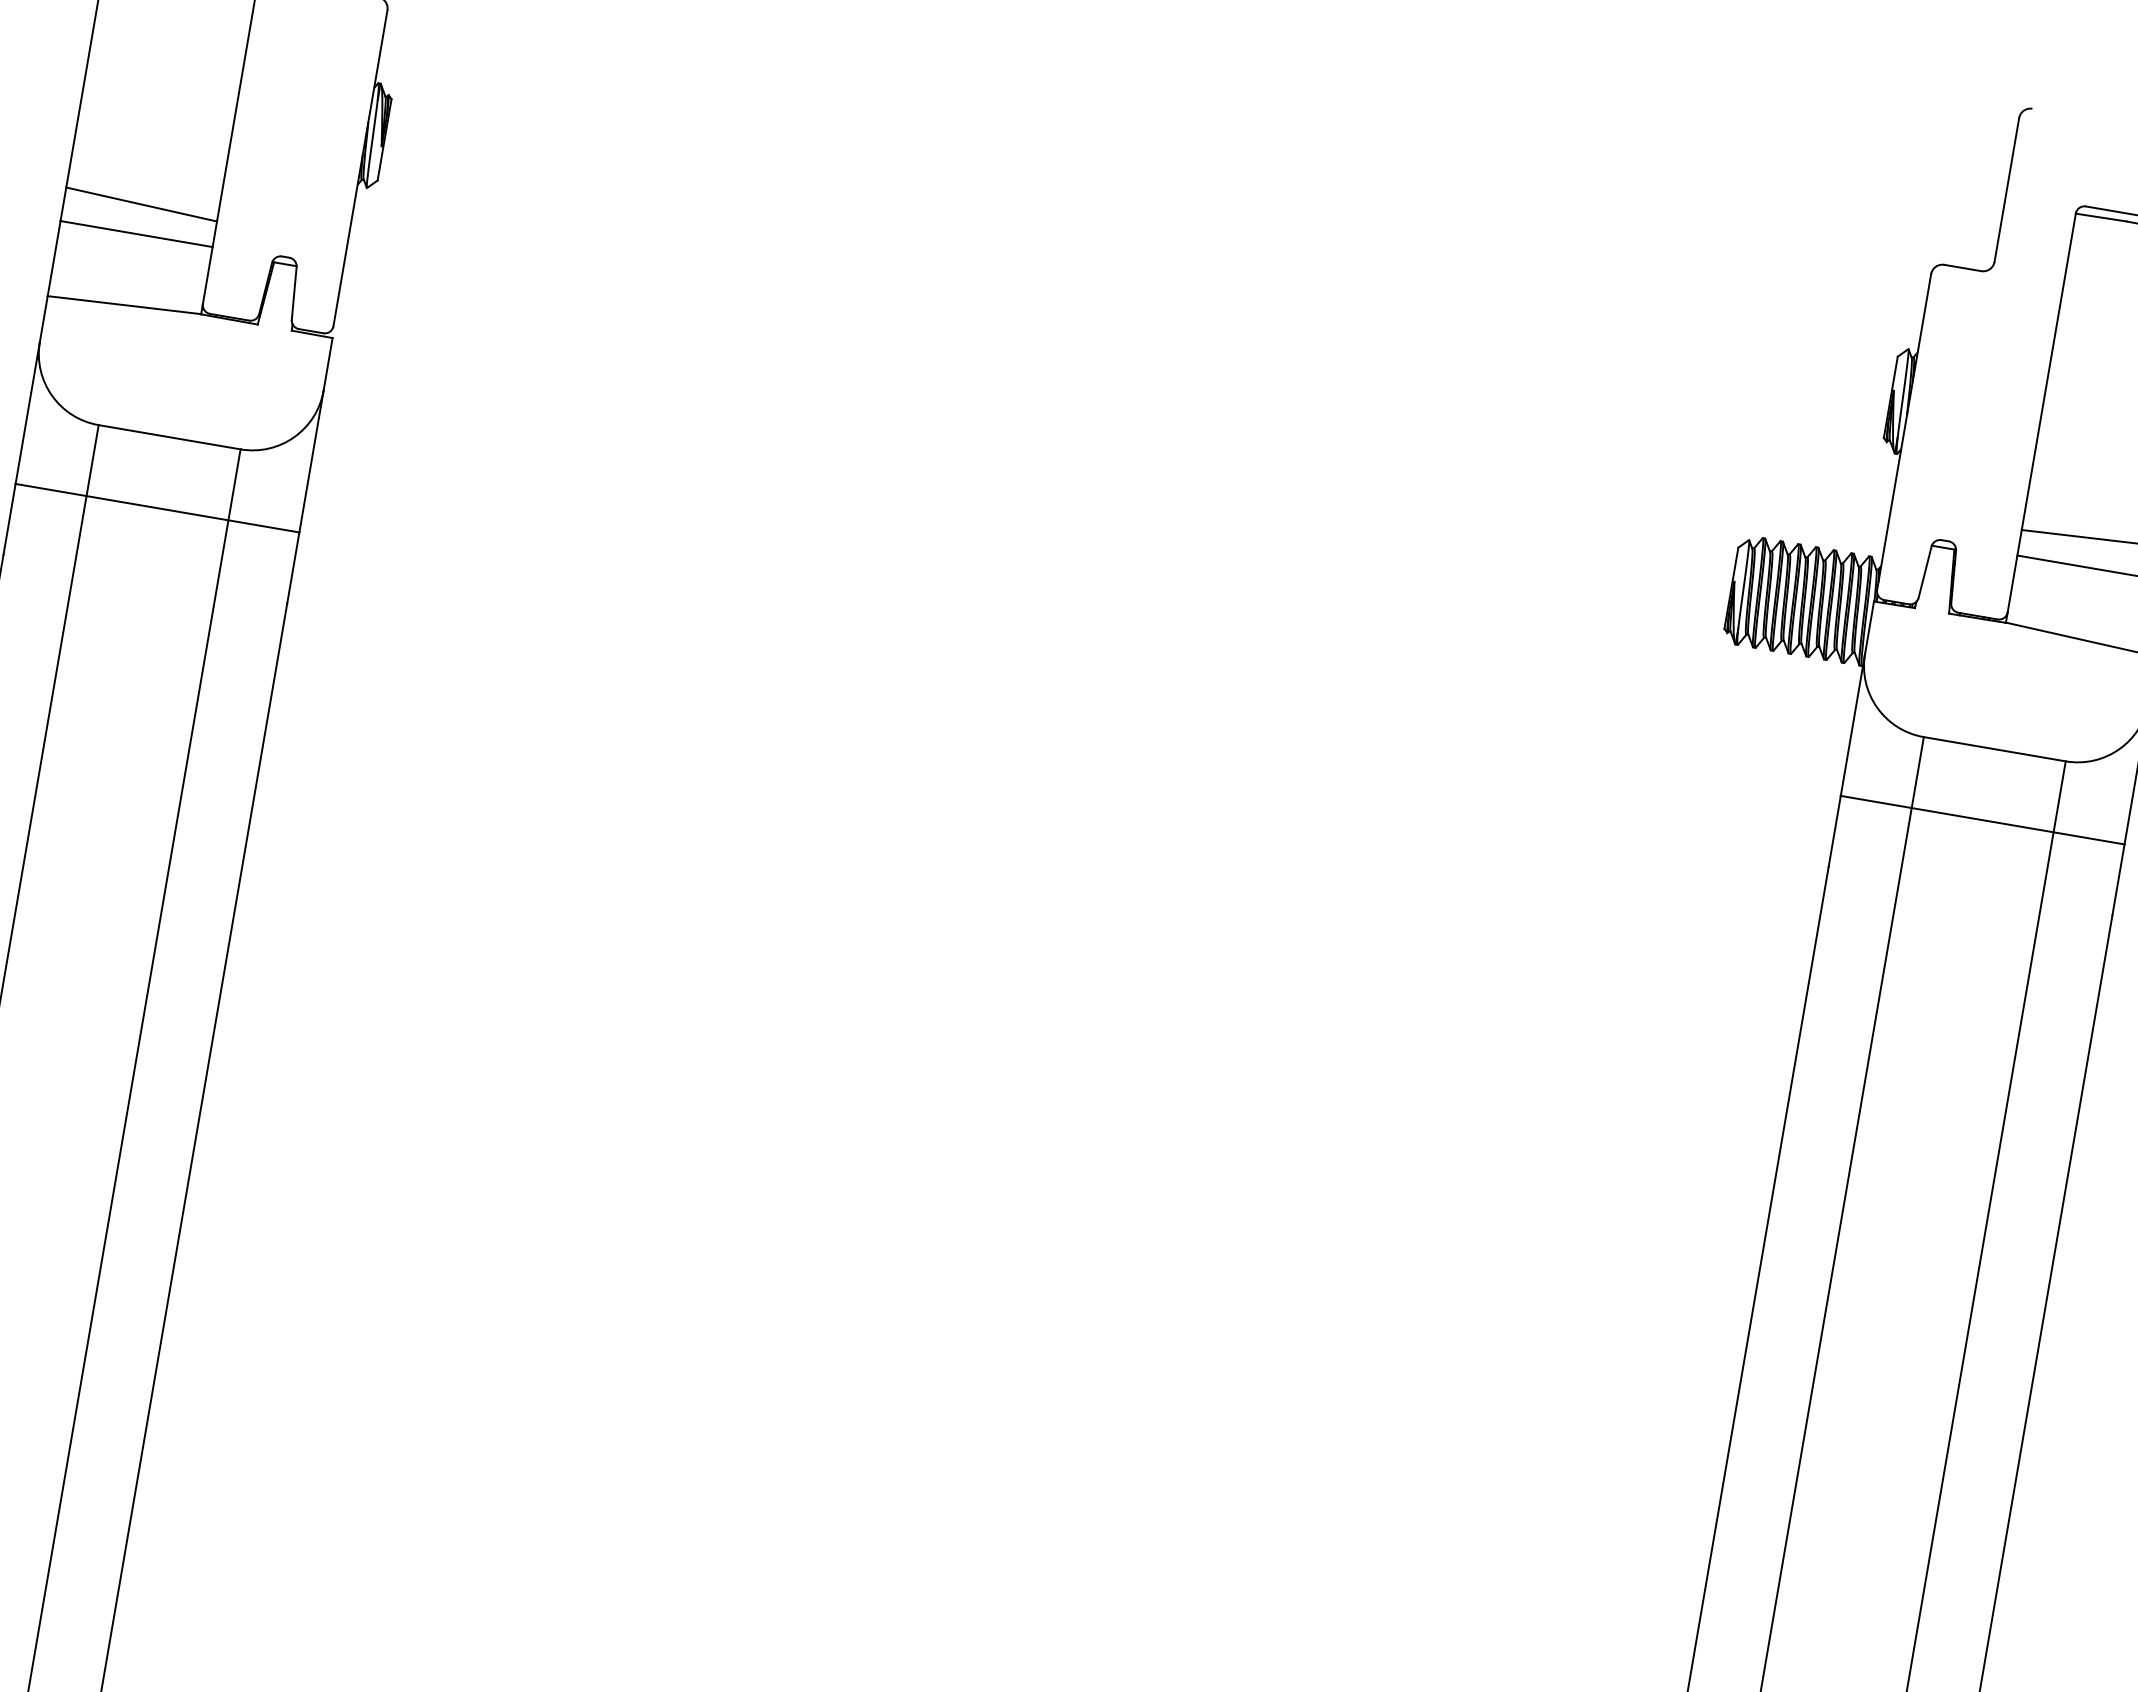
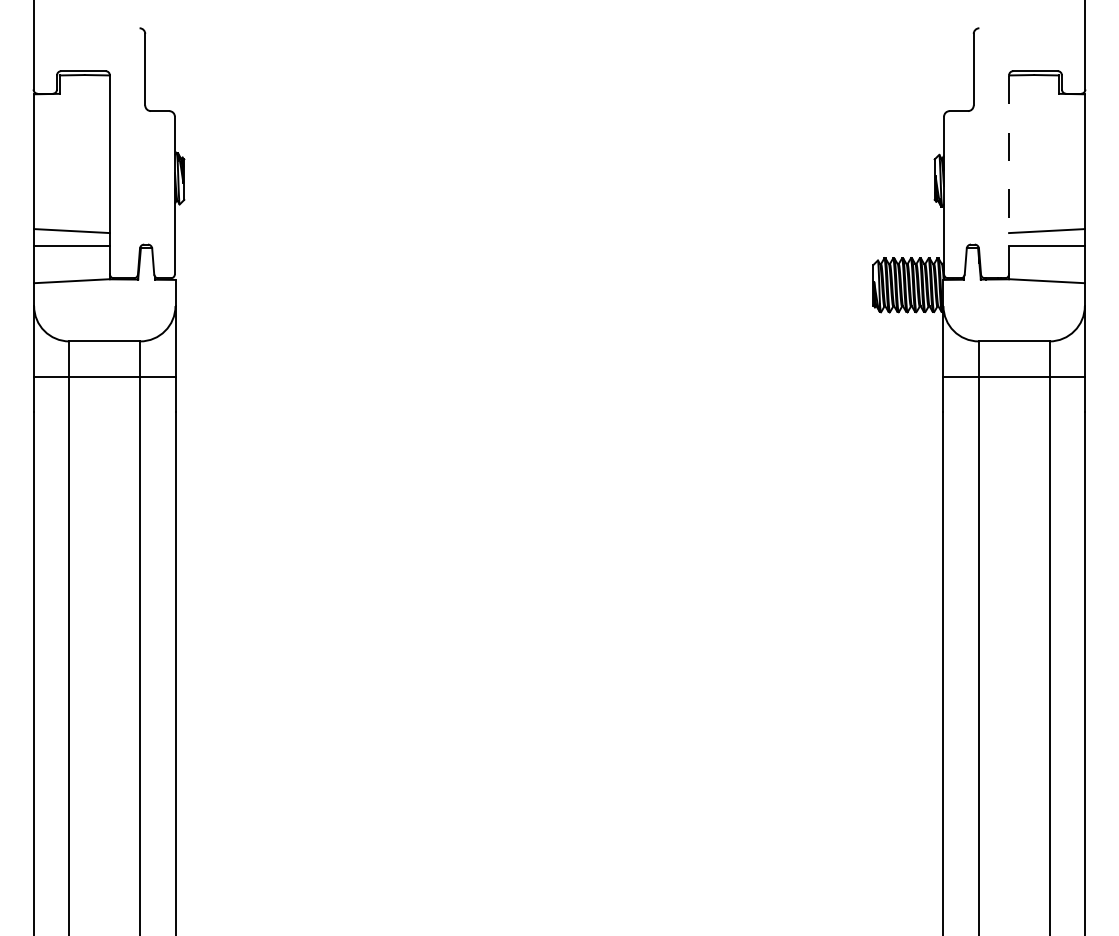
line: (2042, 412) -> (1009, 174), solid -> dashed

